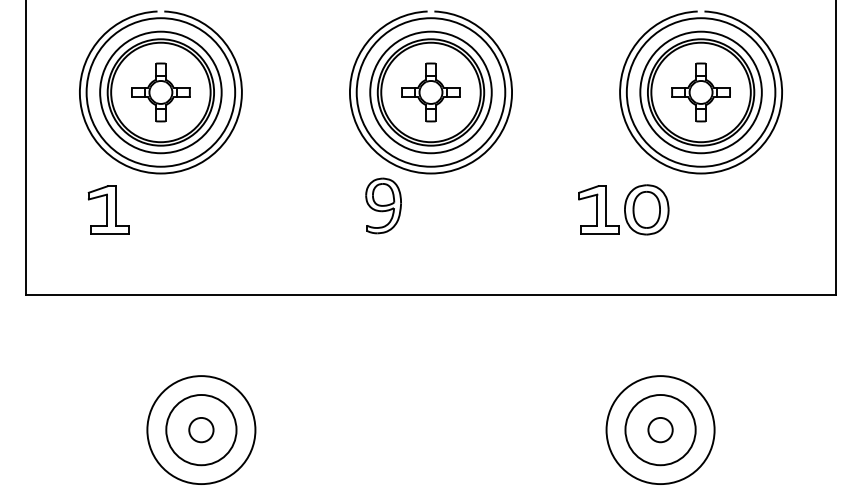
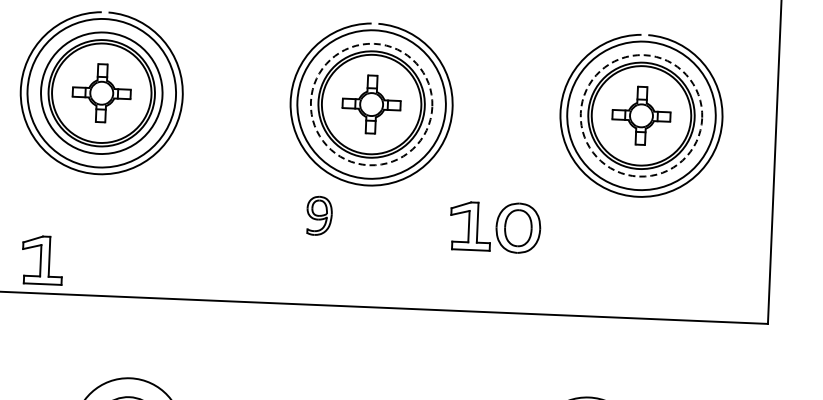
circle: (430, 92) -> (371, 104), solid -> dashed
circle: (700, 92) -> (640, 115), solid -> dashed
part: (383, 205) -> (319, 215), size x0.7
part: (108, 209) -> (42, 259), moved
part: (623, 209) -> (495, 226), moved

